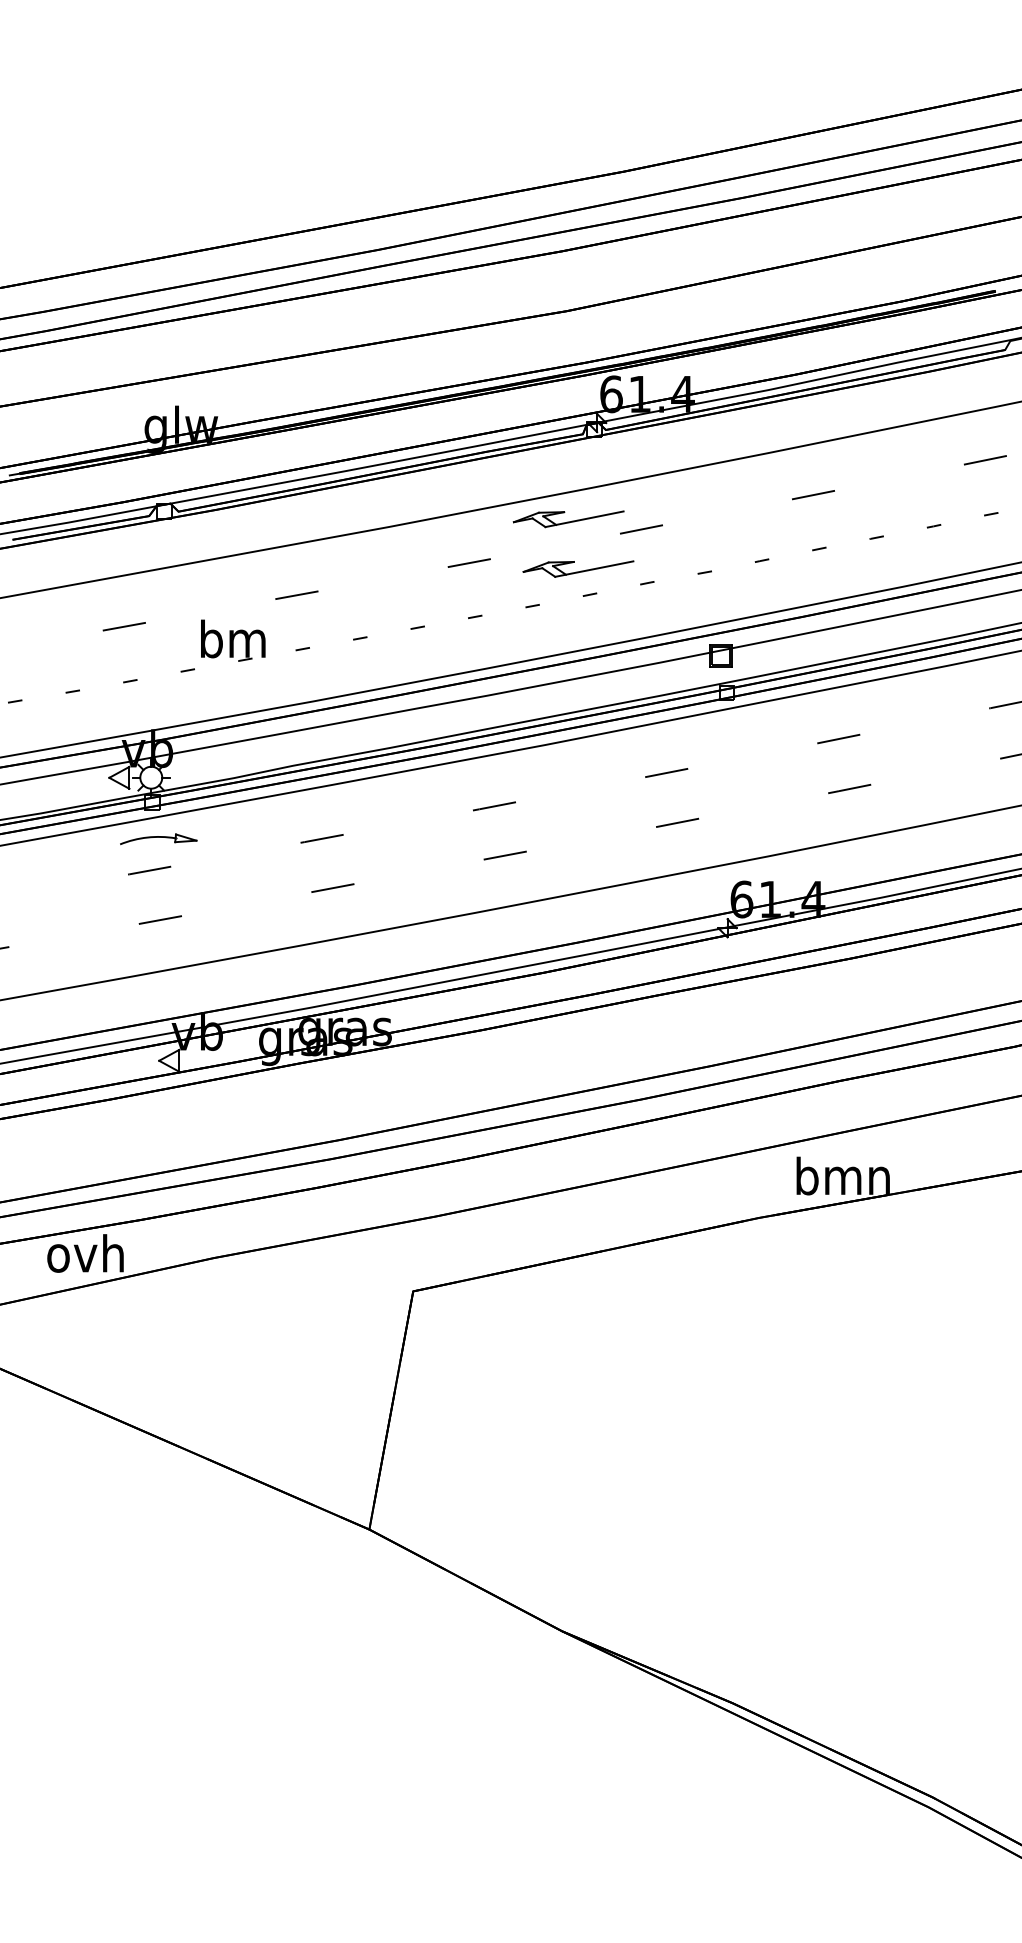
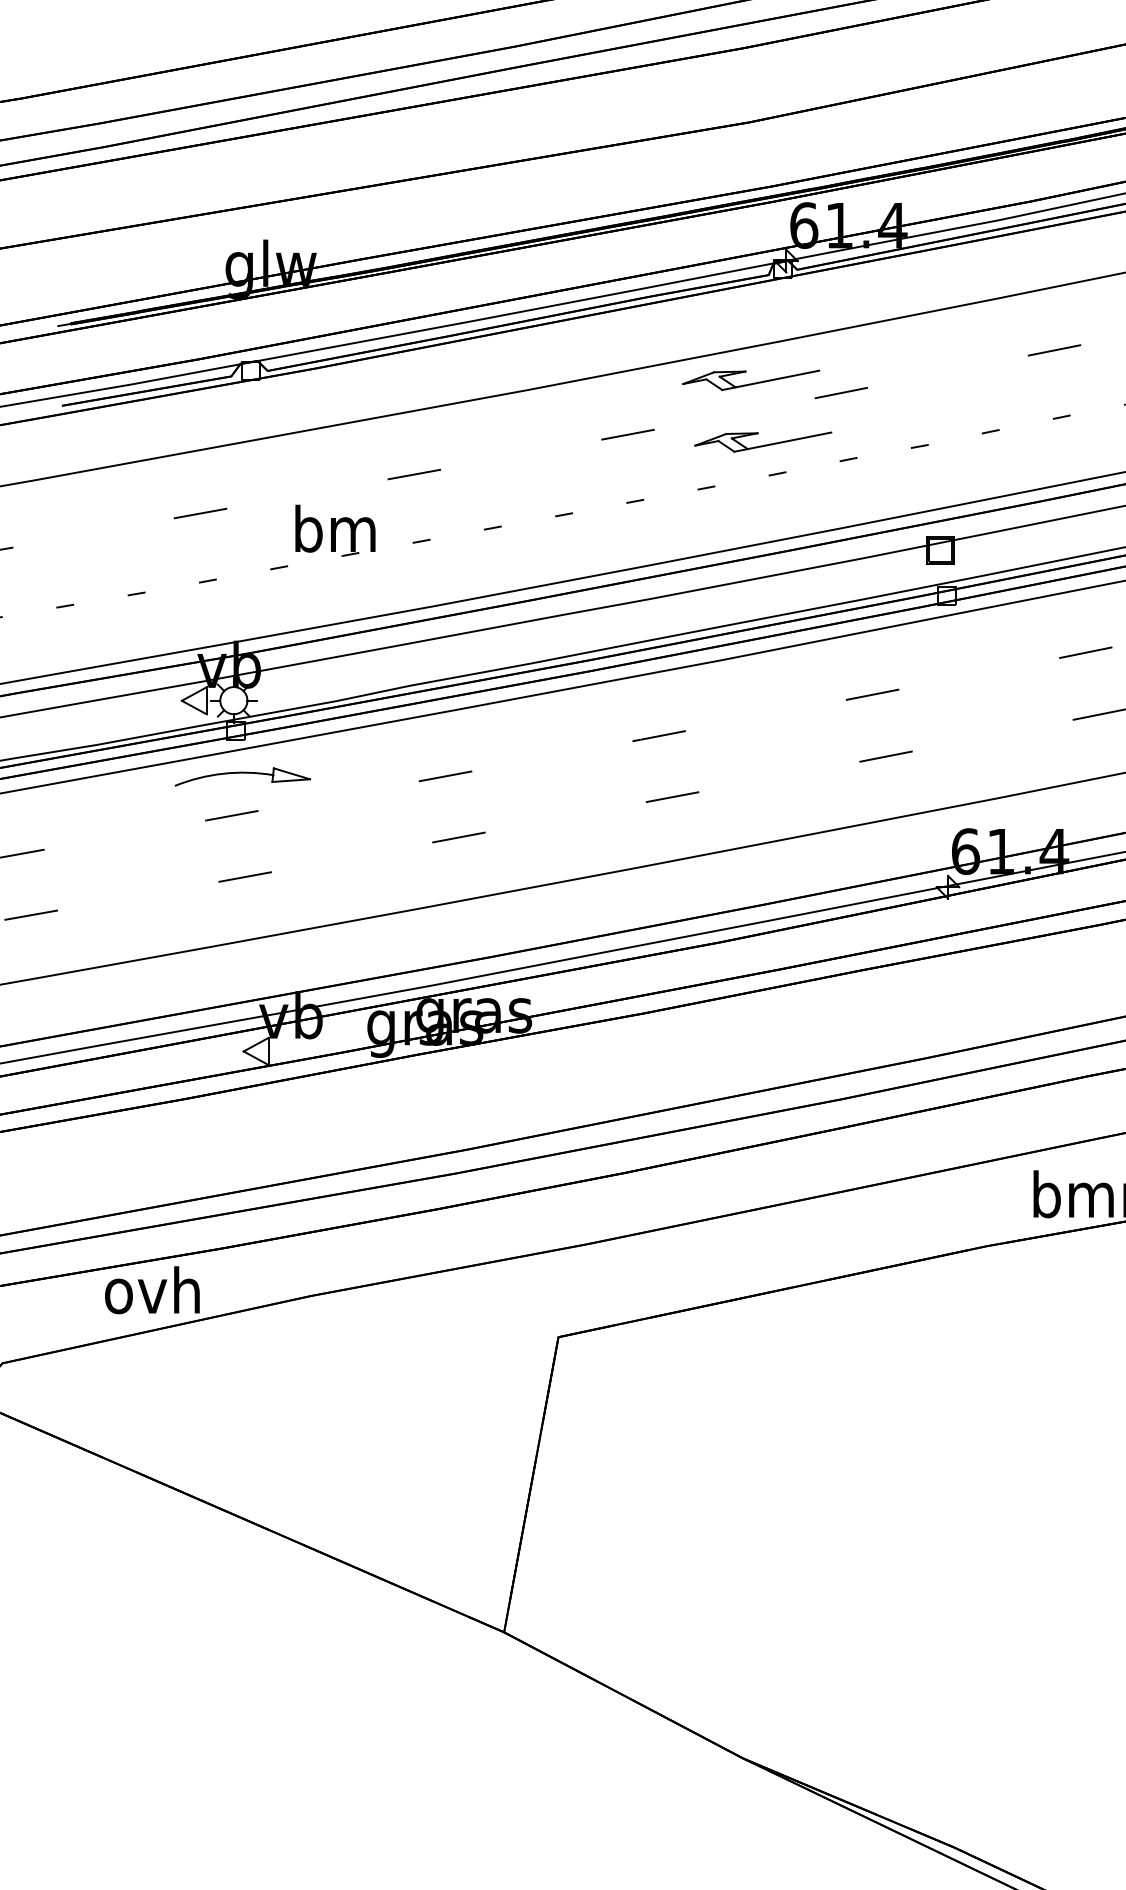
part: (158, 839) -> (242, 777), size x1.43

